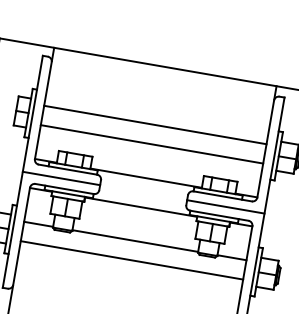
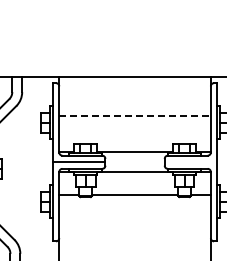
line: (155, 125) -> (135, 116), solid -> dashed
line: (151, 144) -> (134, 129), removed
line: (224, 207) -> (190, 162), removed
line: (131, 260) -> (134, 208), removed

